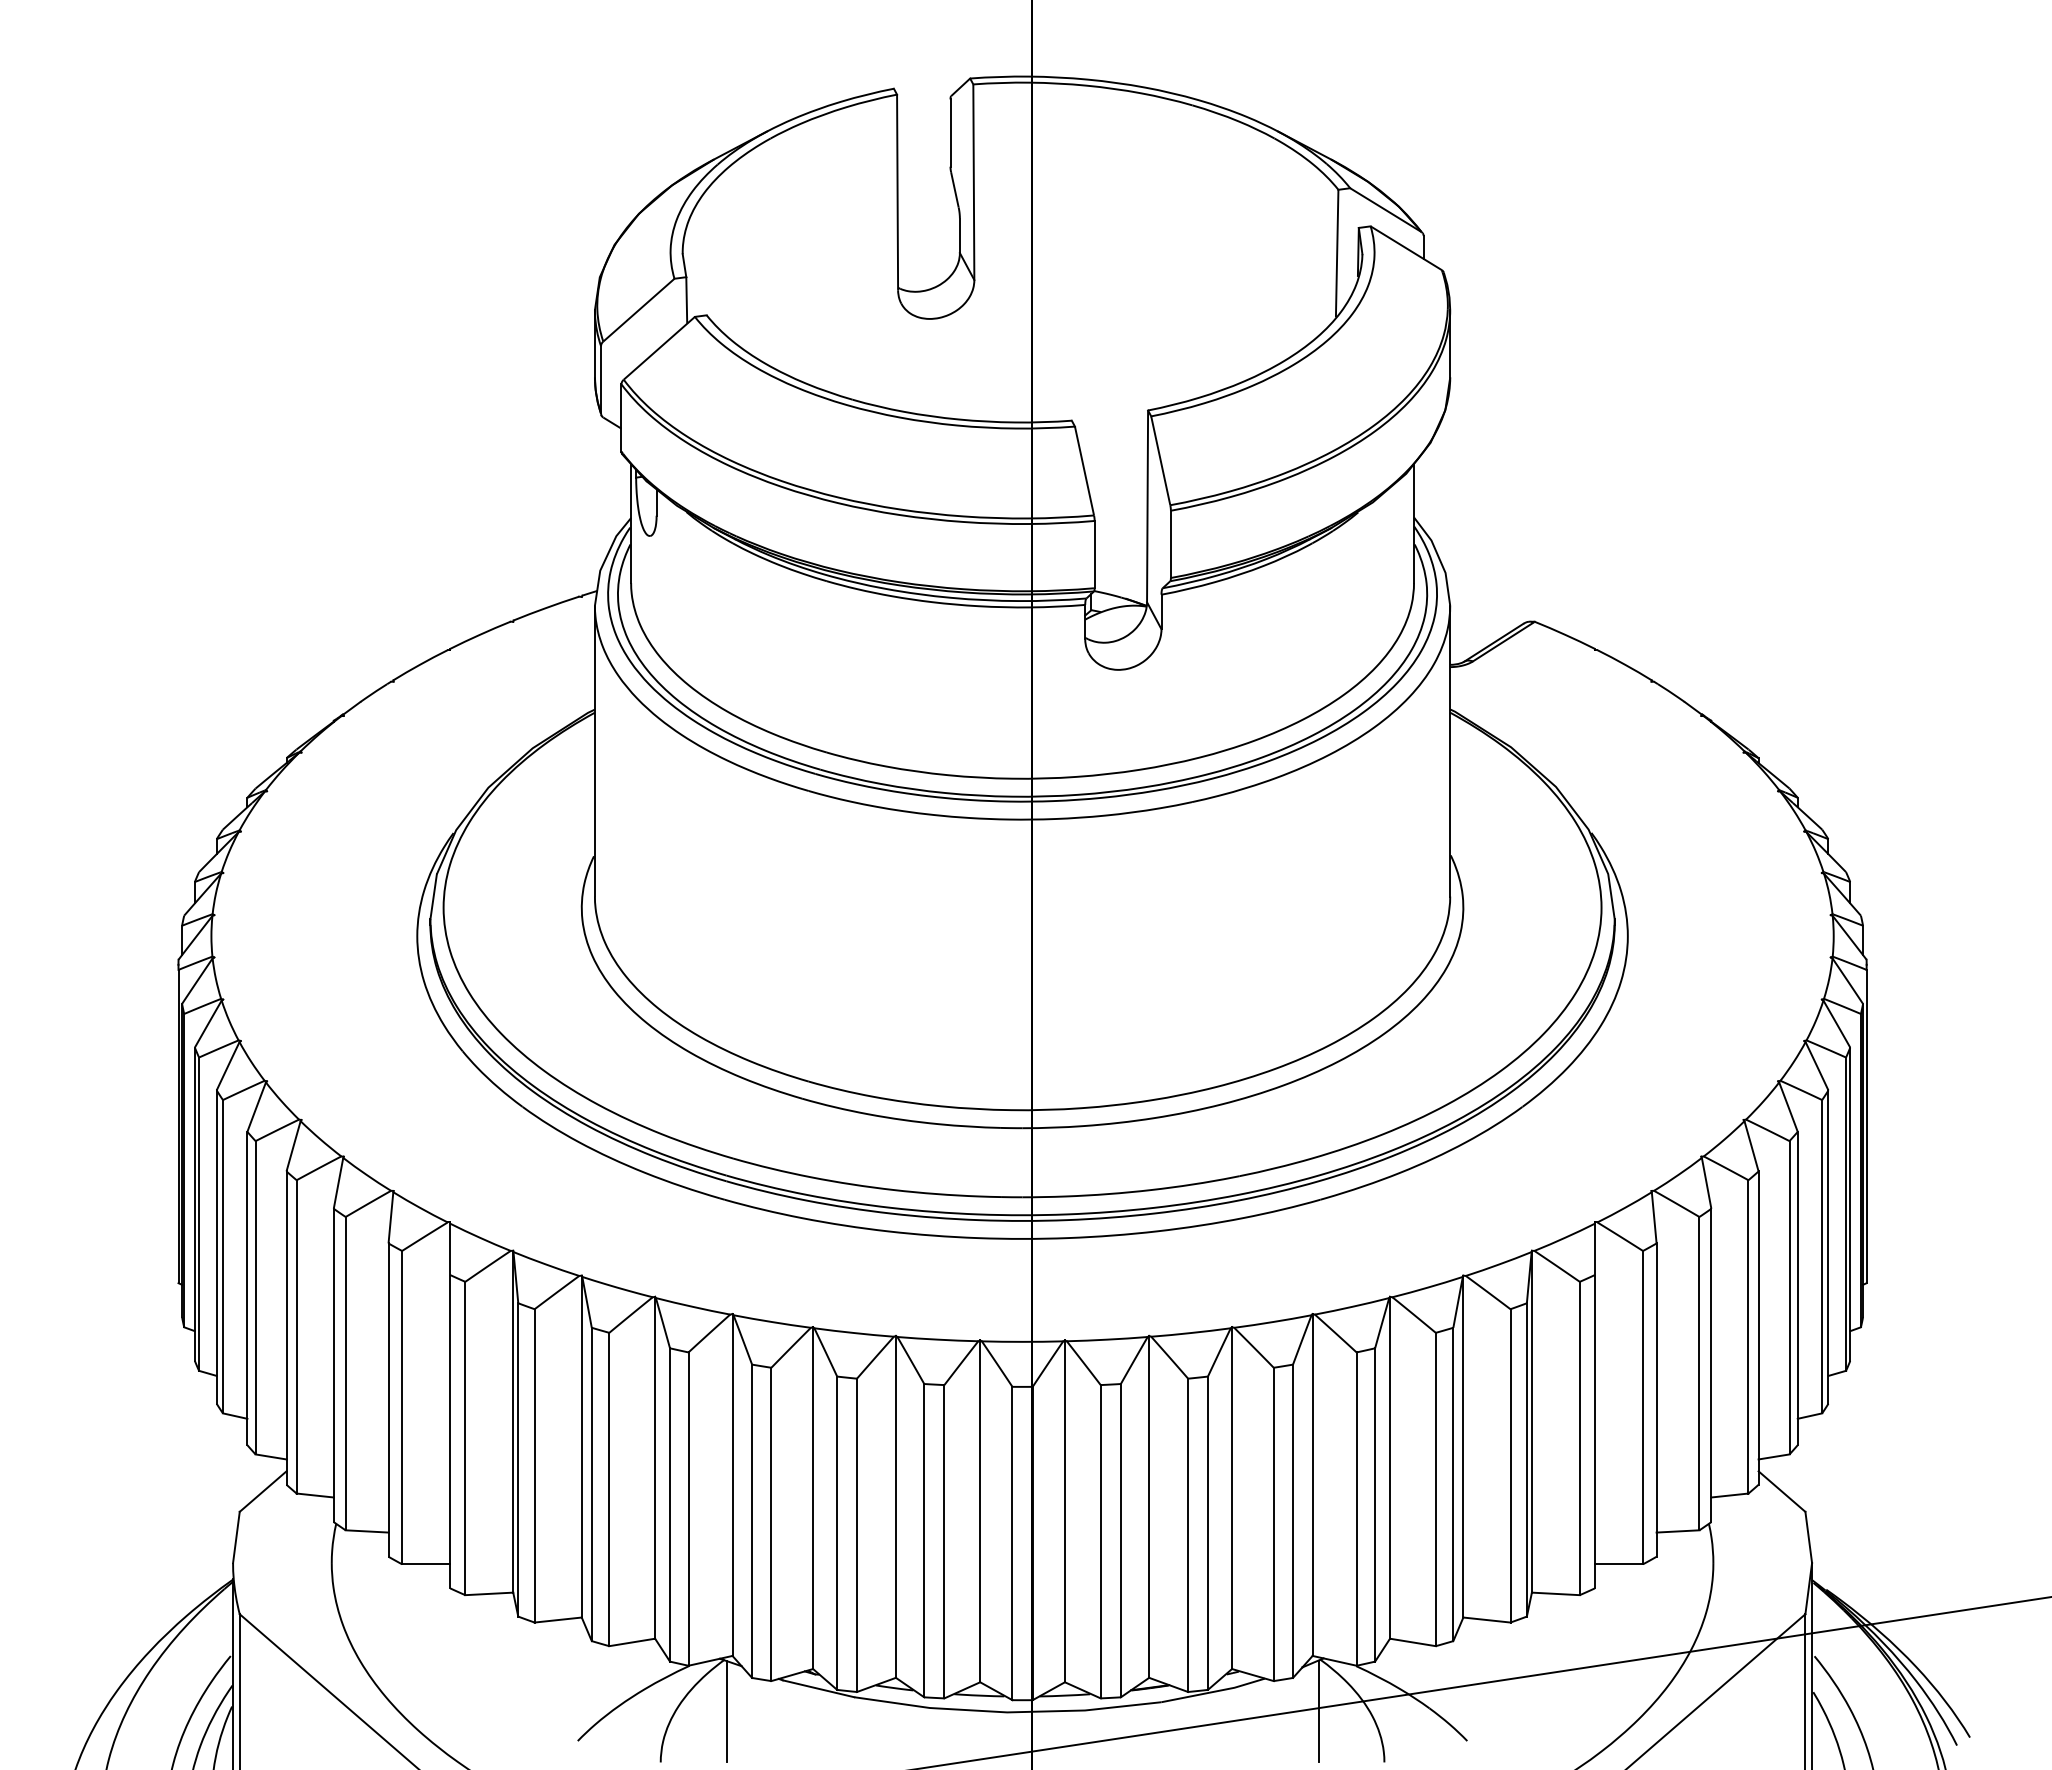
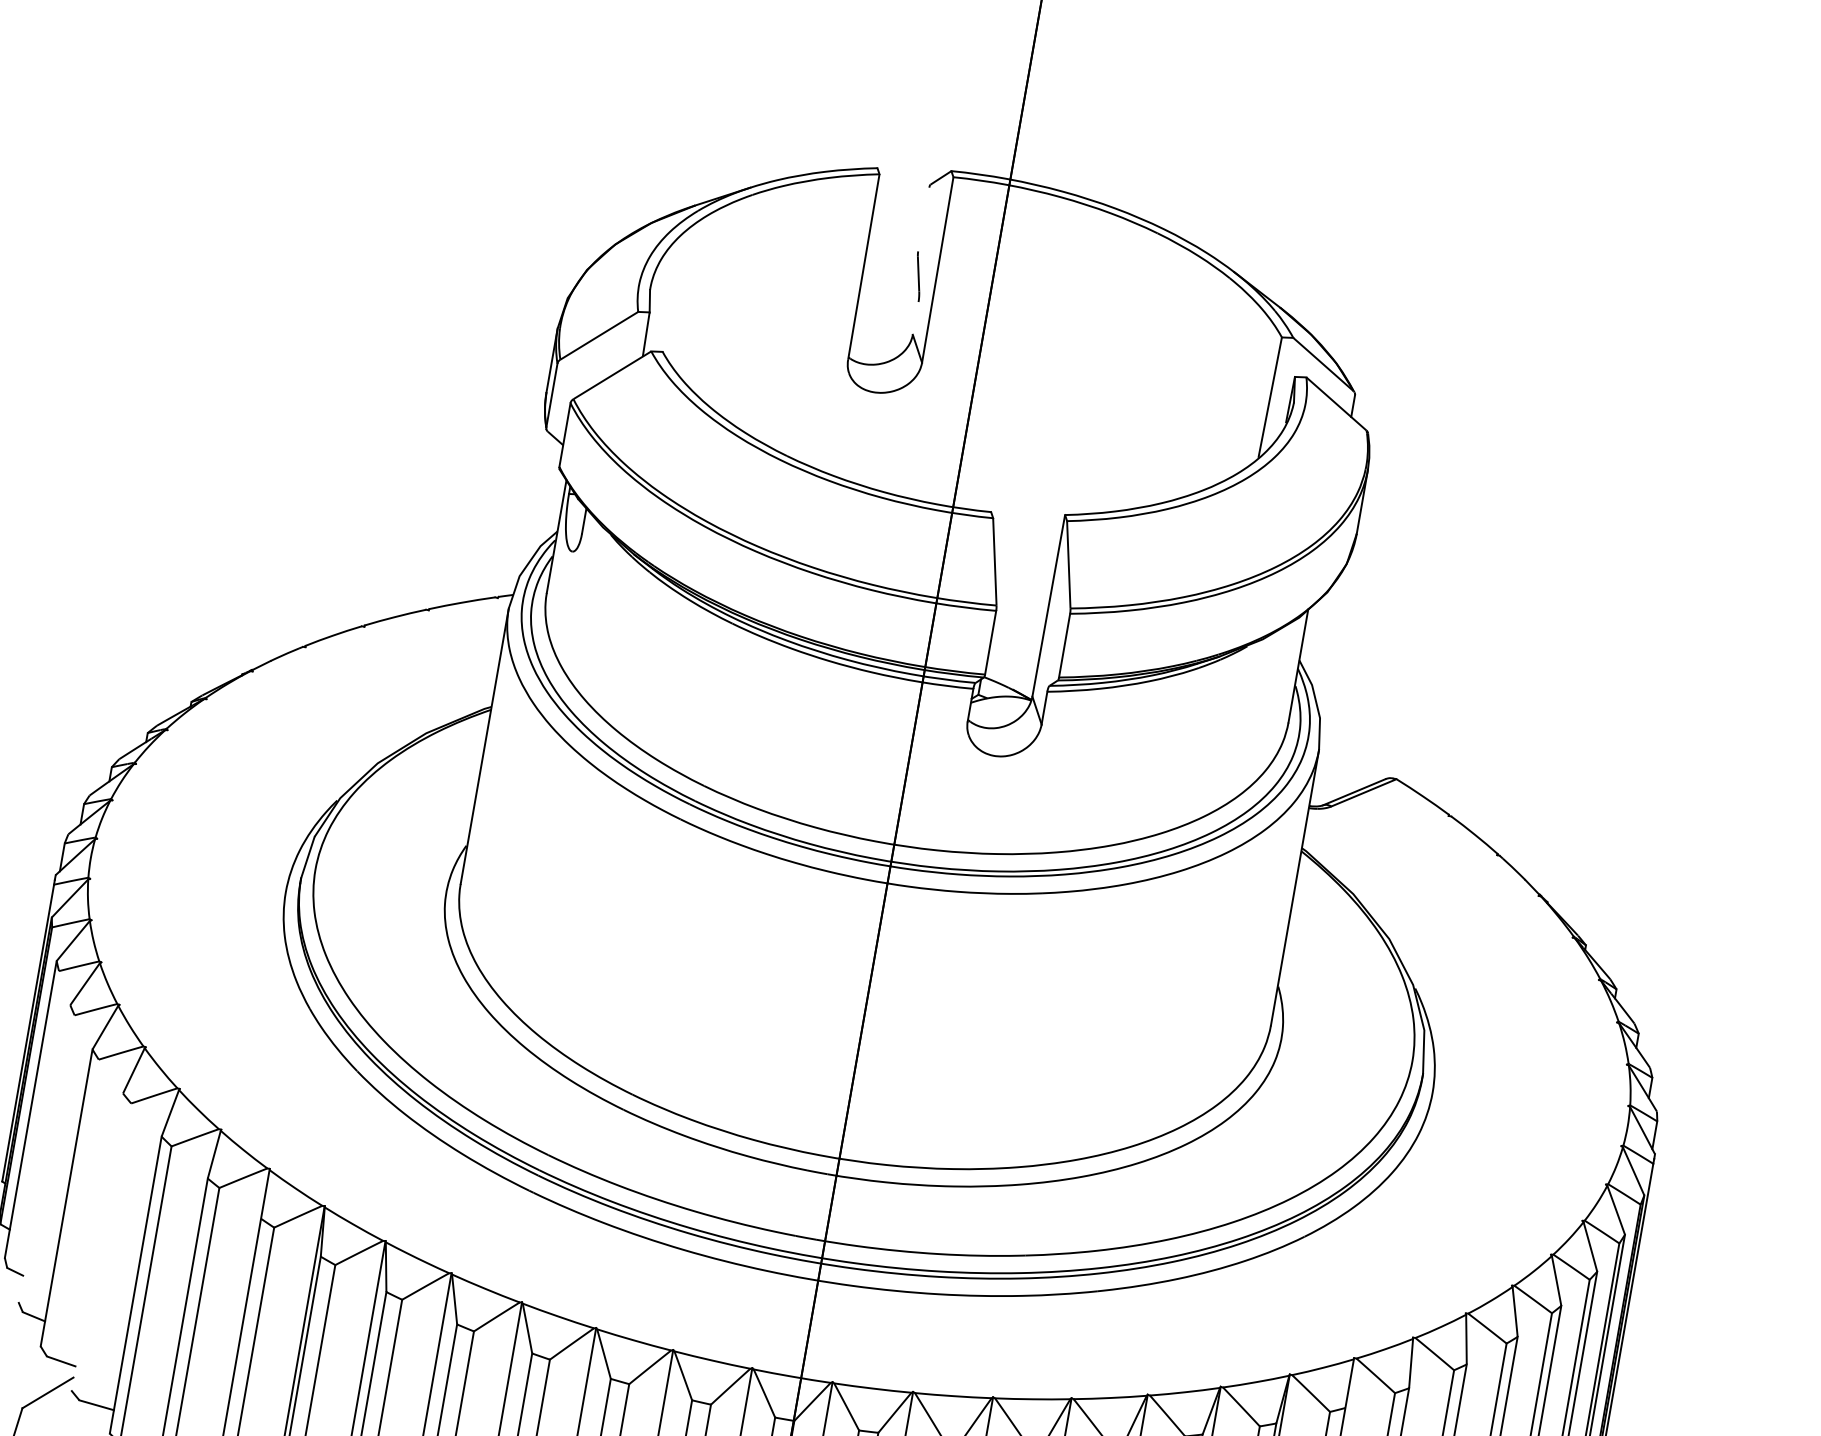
line: (950, 132) -> (923, 219), removed
line: (959, 235) -> (915, 318), removed
line: (199, 1213) -> (33, 1118), removed
line: (216, 1246) -> (44, 1153), removed
line: (222, 1256) -> (48, 1163), removed
line: (255, 1297) -> (72, 1207), removed
line: (286, 1327) -> (97, 1241), removed
line: (296, 1336) -> (105, 1251), removed

